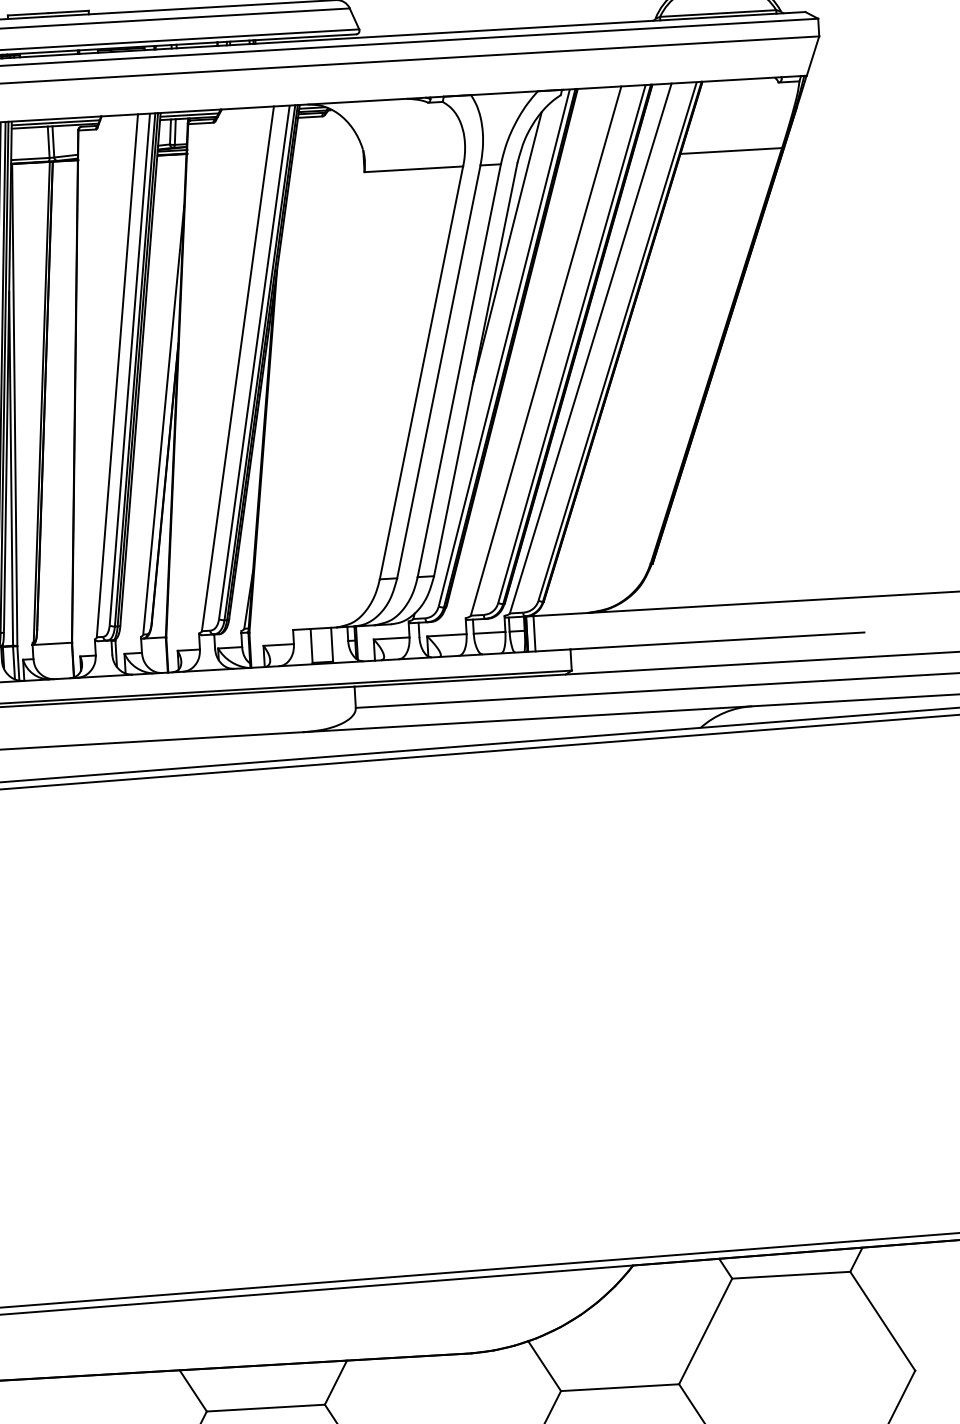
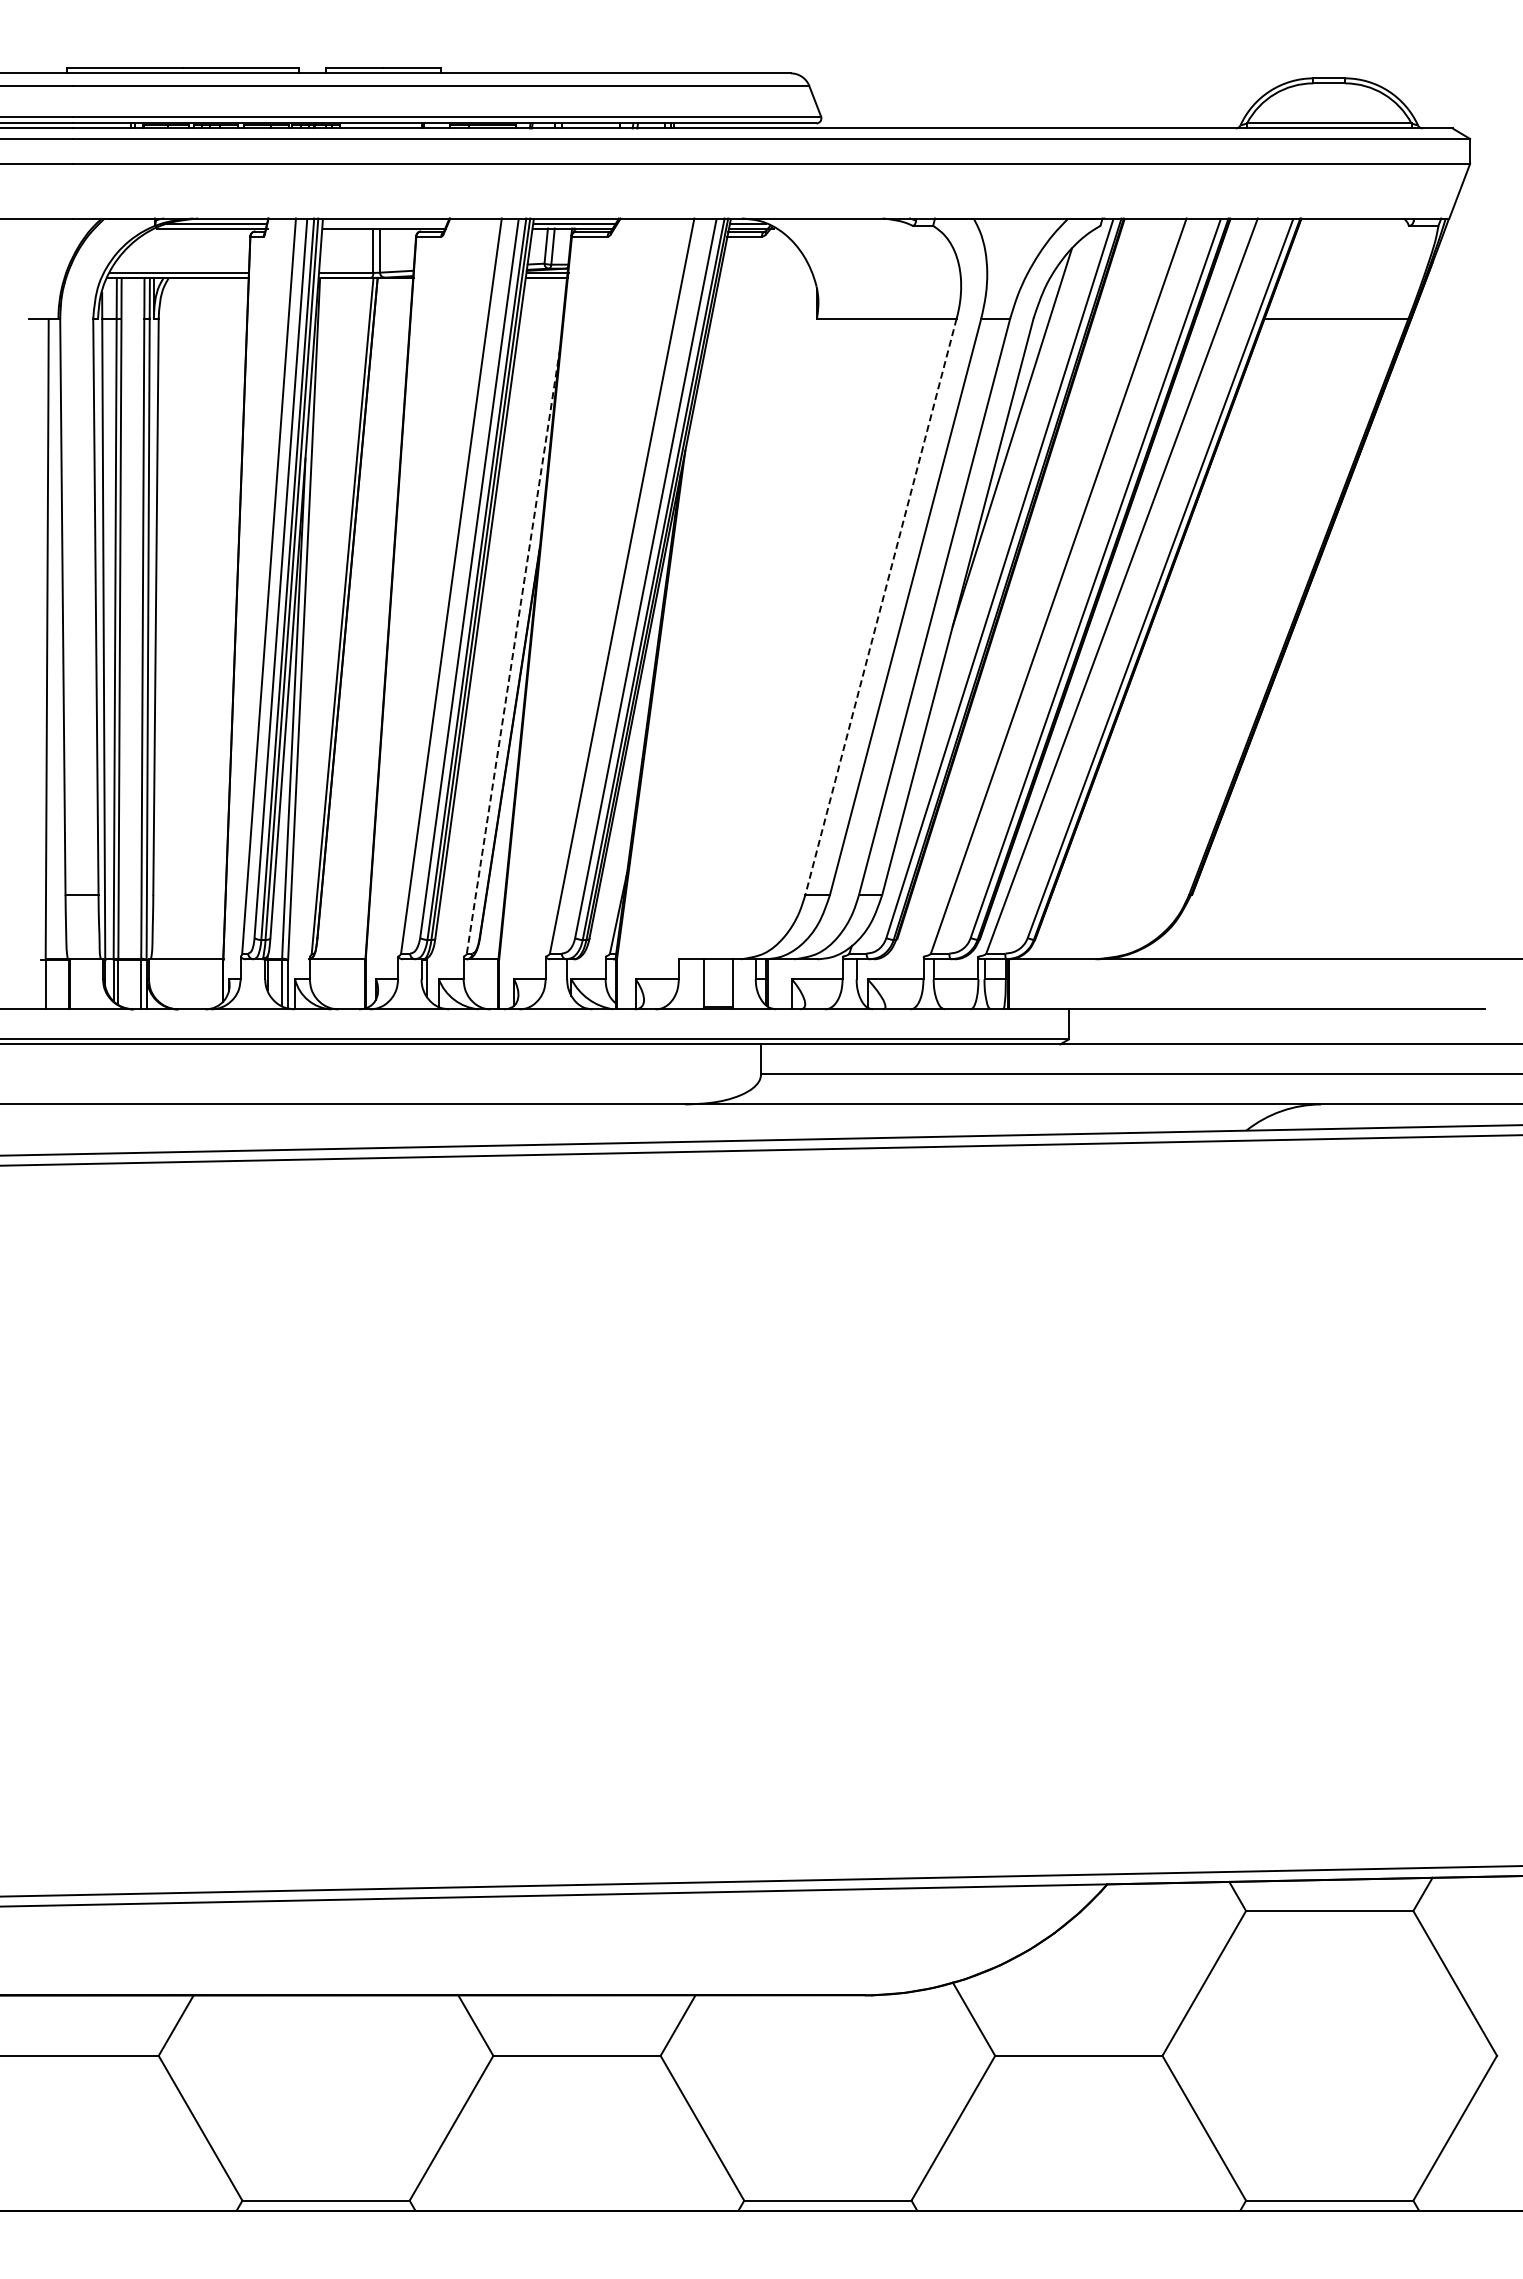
line: (56, 122) -> (385, 223), removed
line: (421, 372) -> (881, 606), solid -> dashed
line: (163, 420) -> (513, 652), solid -> dashed
line: (534, 633) -> (1019, 984), removed

